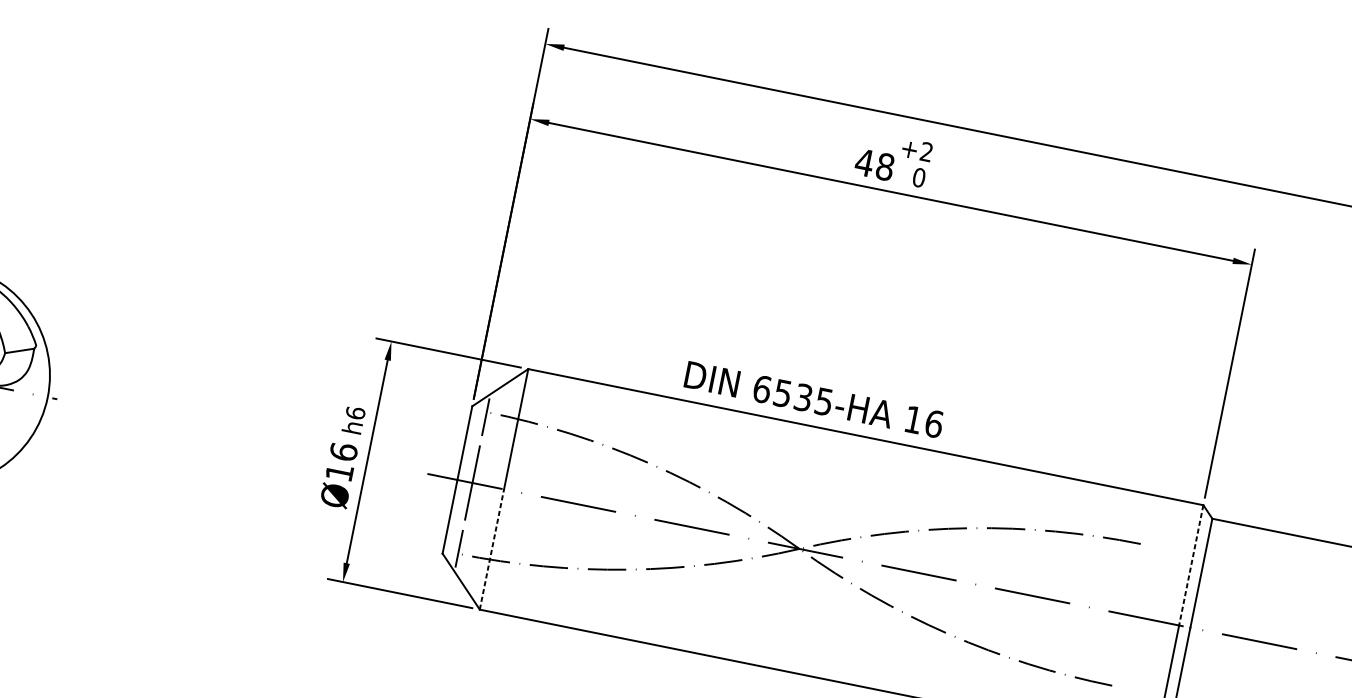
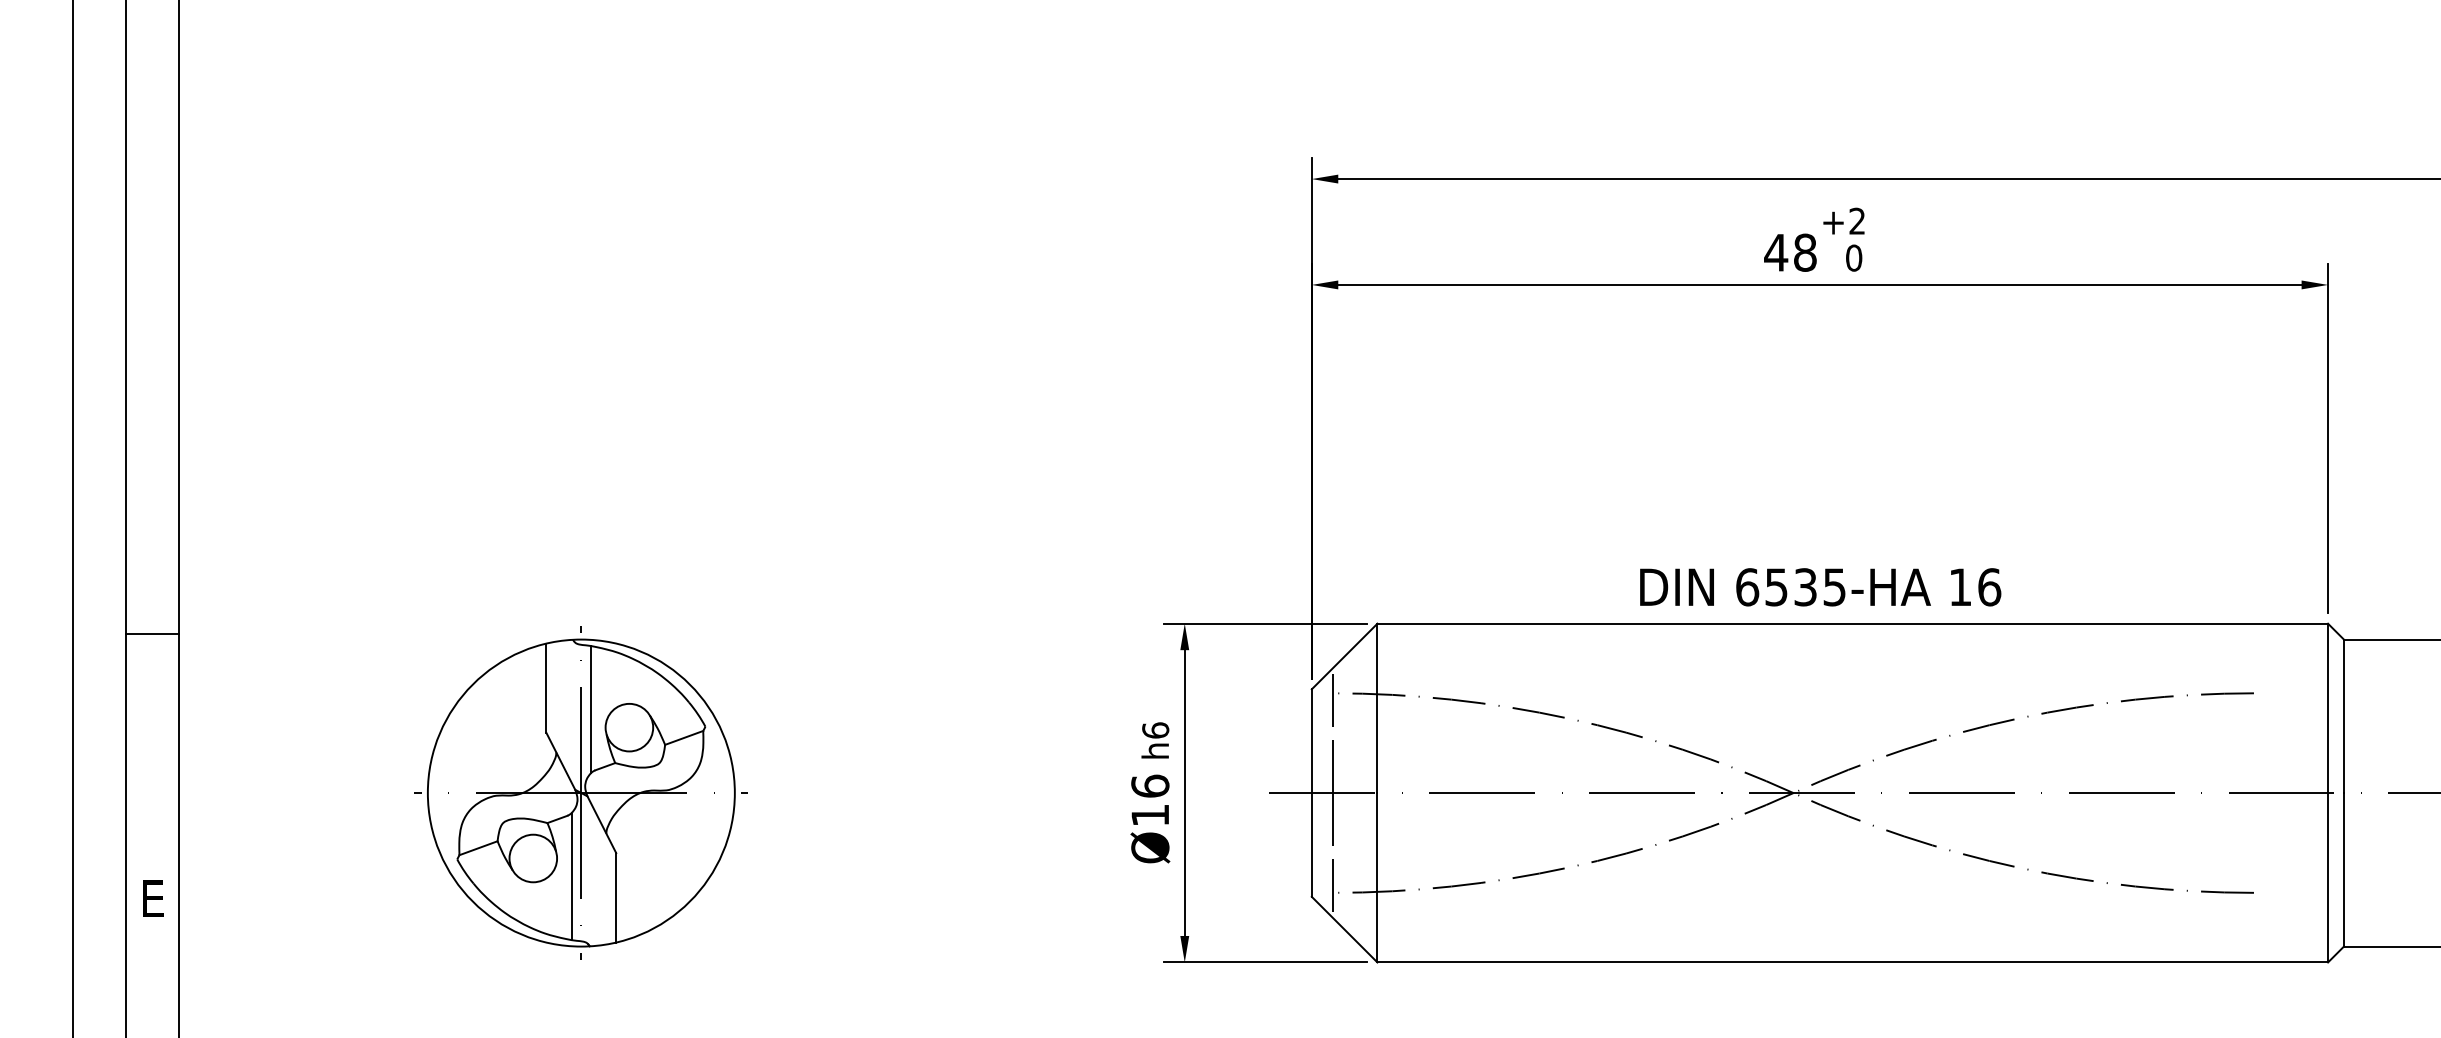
text: (814, 399) -> (1820, 587), moved
line: (492, 549) -> (1377, 877), dashed -> solid
line: (1191, 565) -> (2328, 708), dashed -> solid

